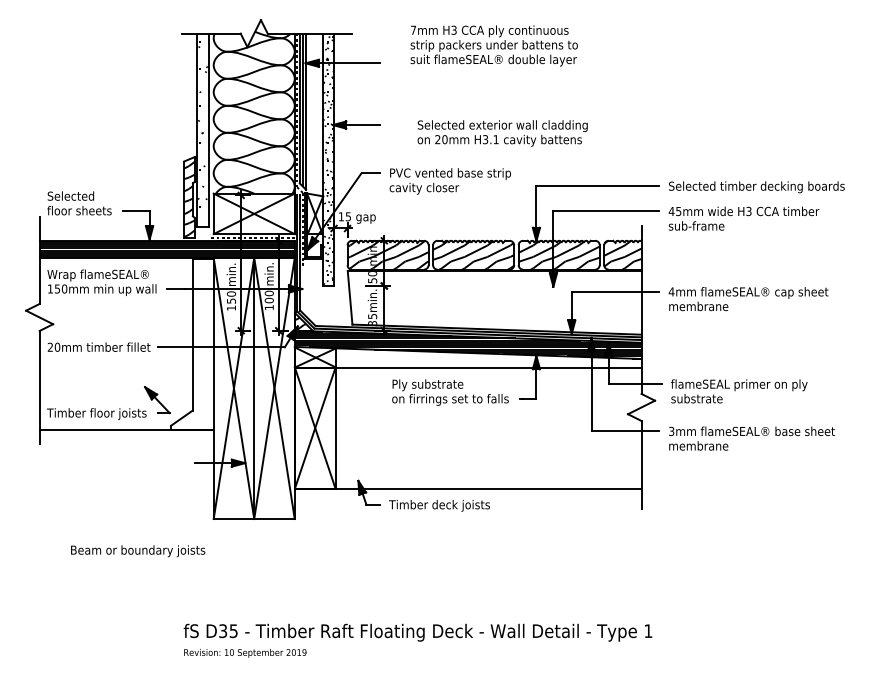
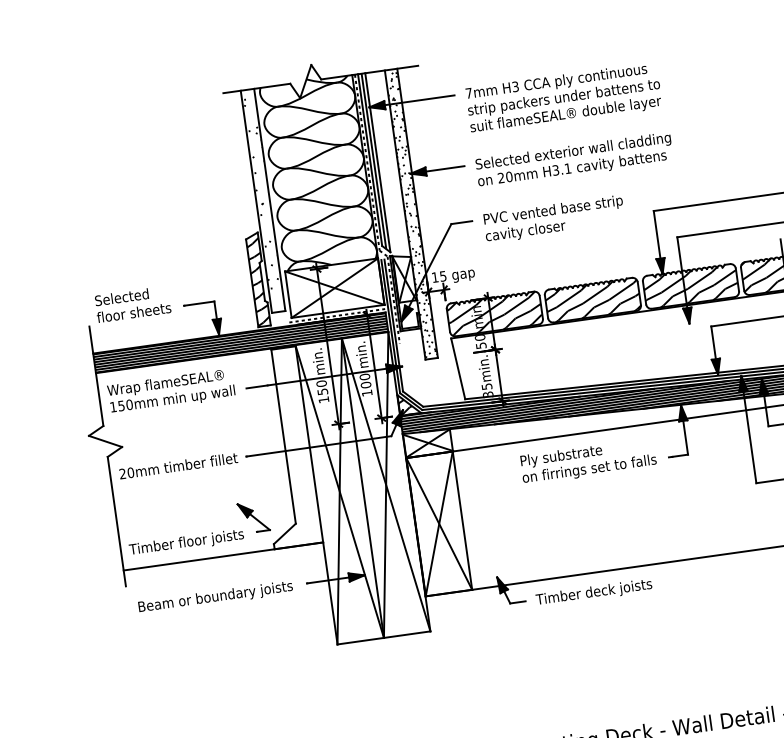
text: (493, 45) -> (563, 97), moved
text: (502, 133) -> (574, 160), moved
text: (138, 551) -> (216, 597), moved

